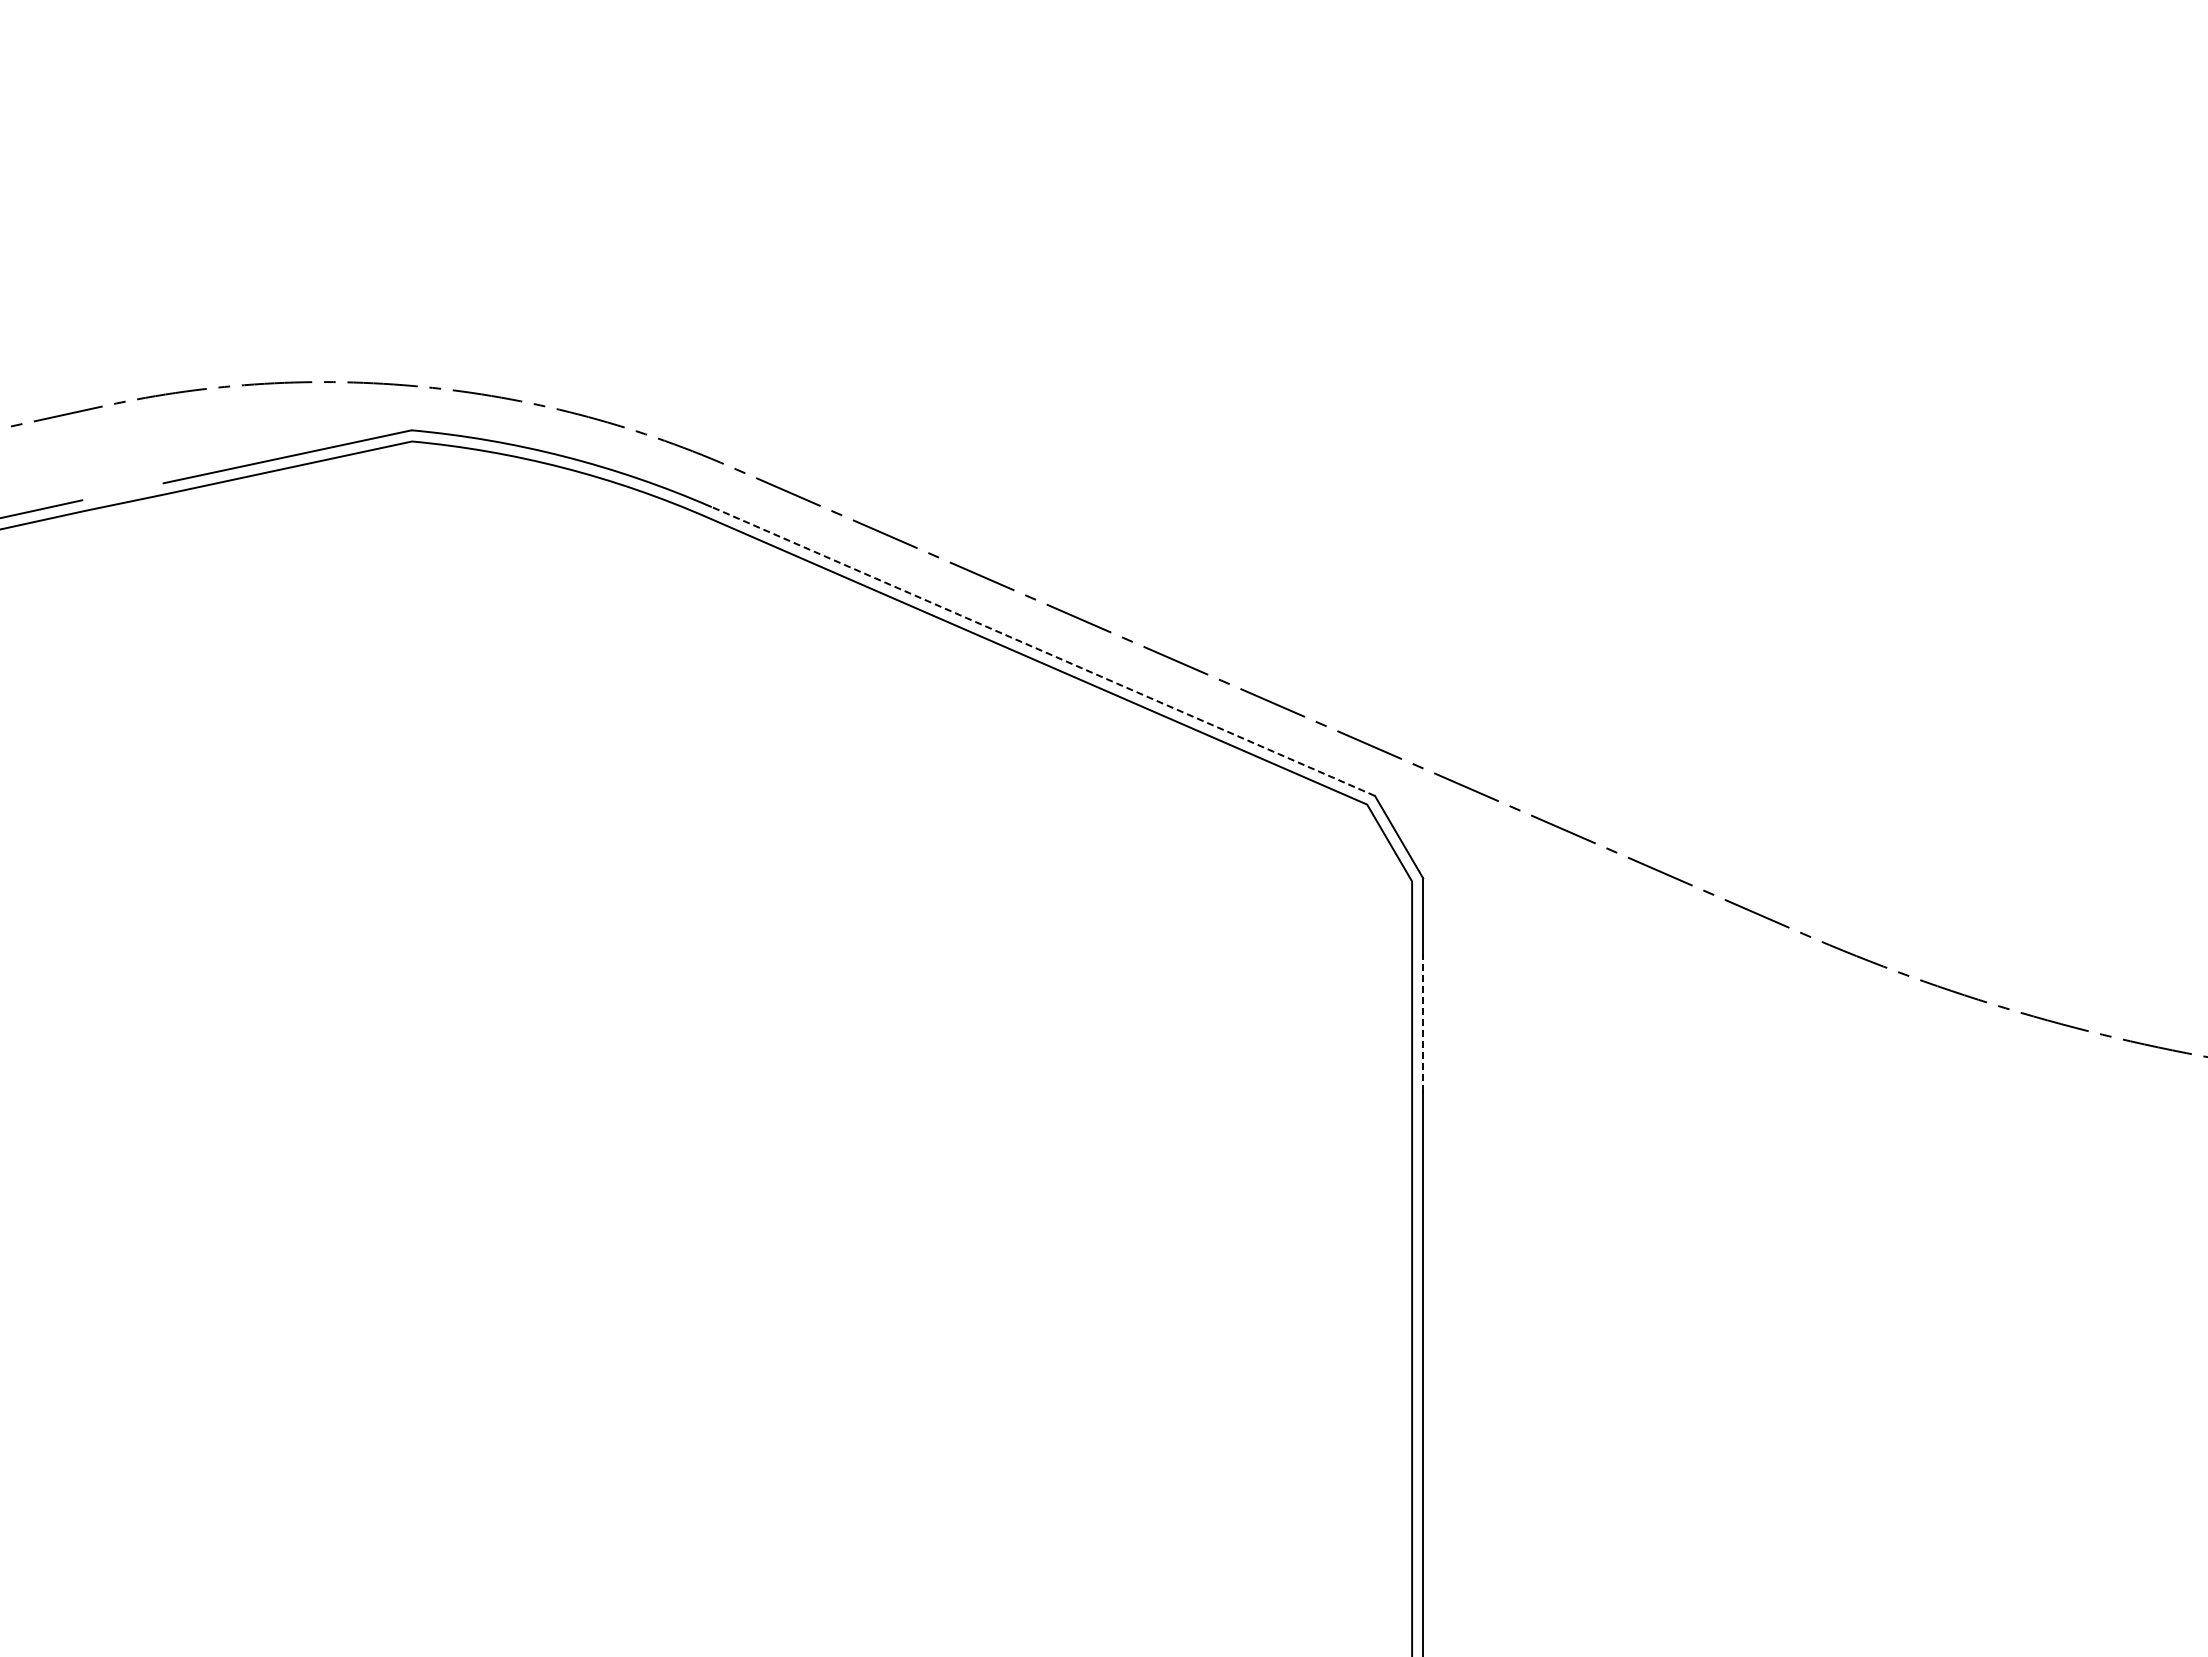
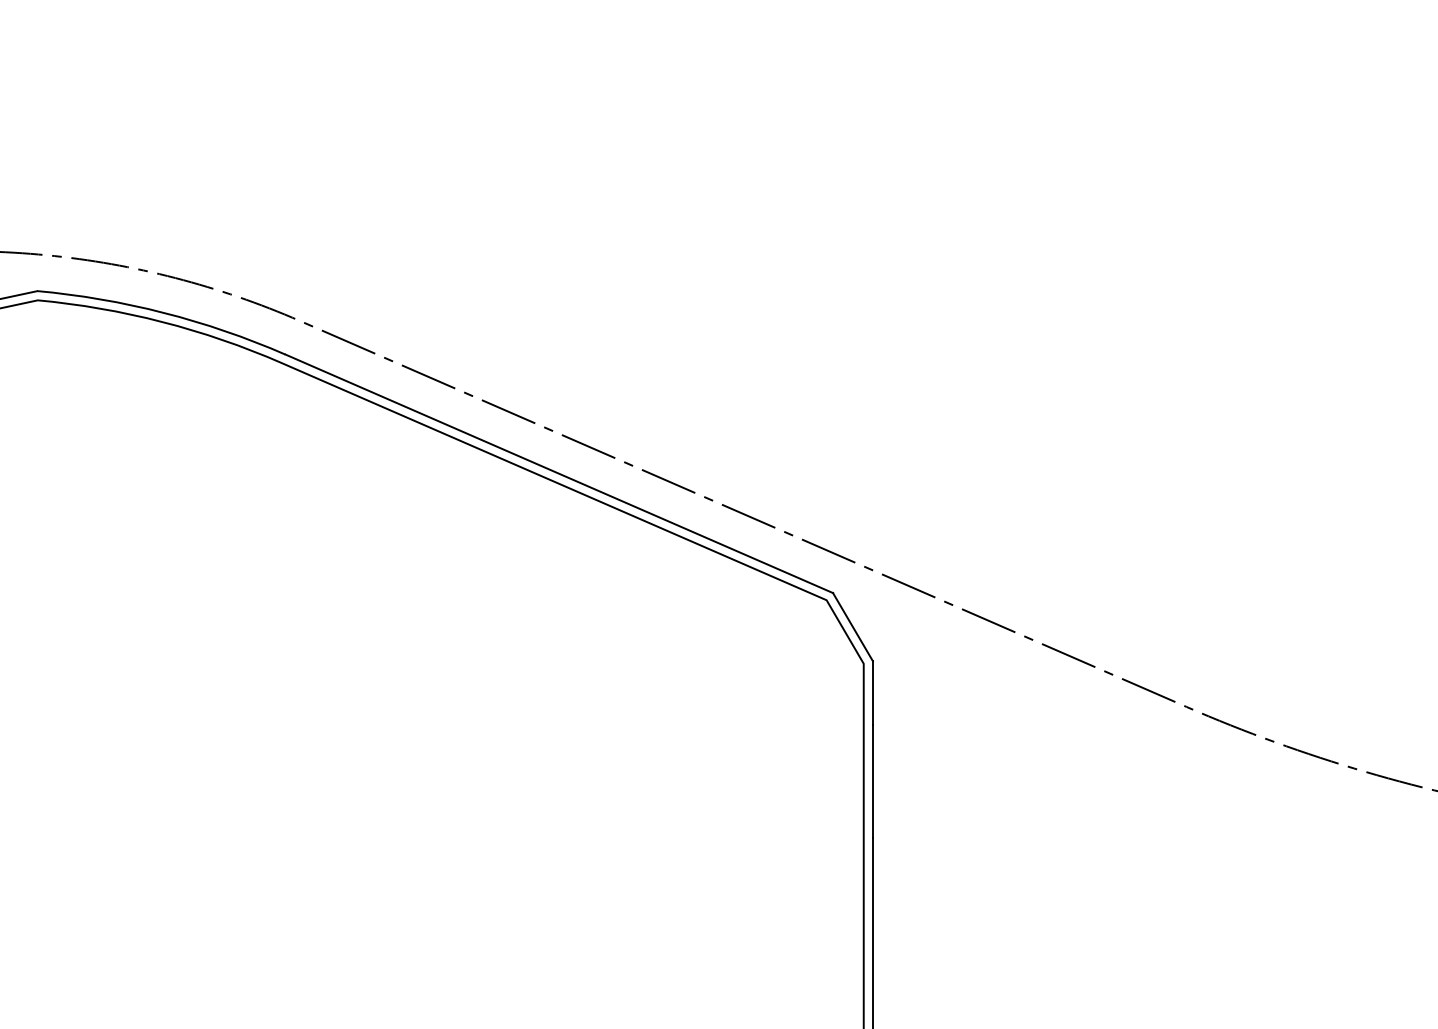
line: (1043, 651) -> (559, 473), dashed -> solid
line: (1423, 1023) -> (873, 781), dashed -> solid

